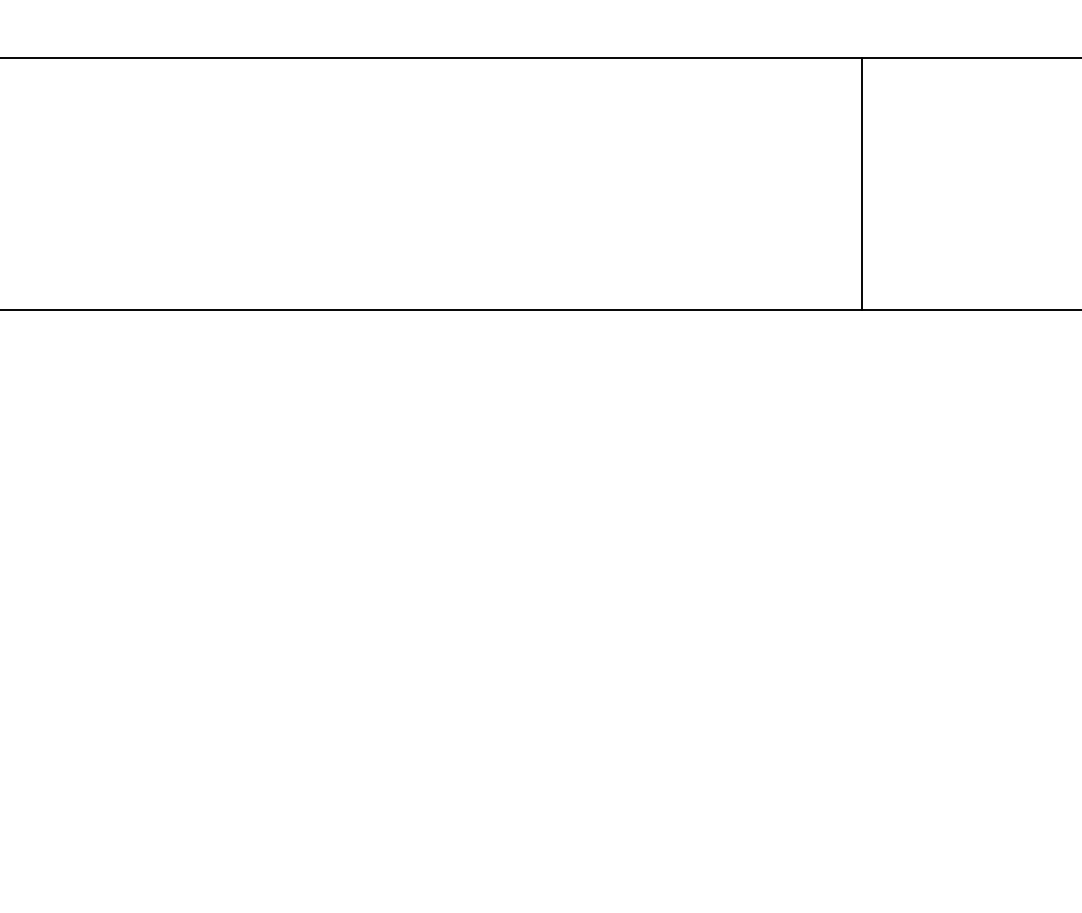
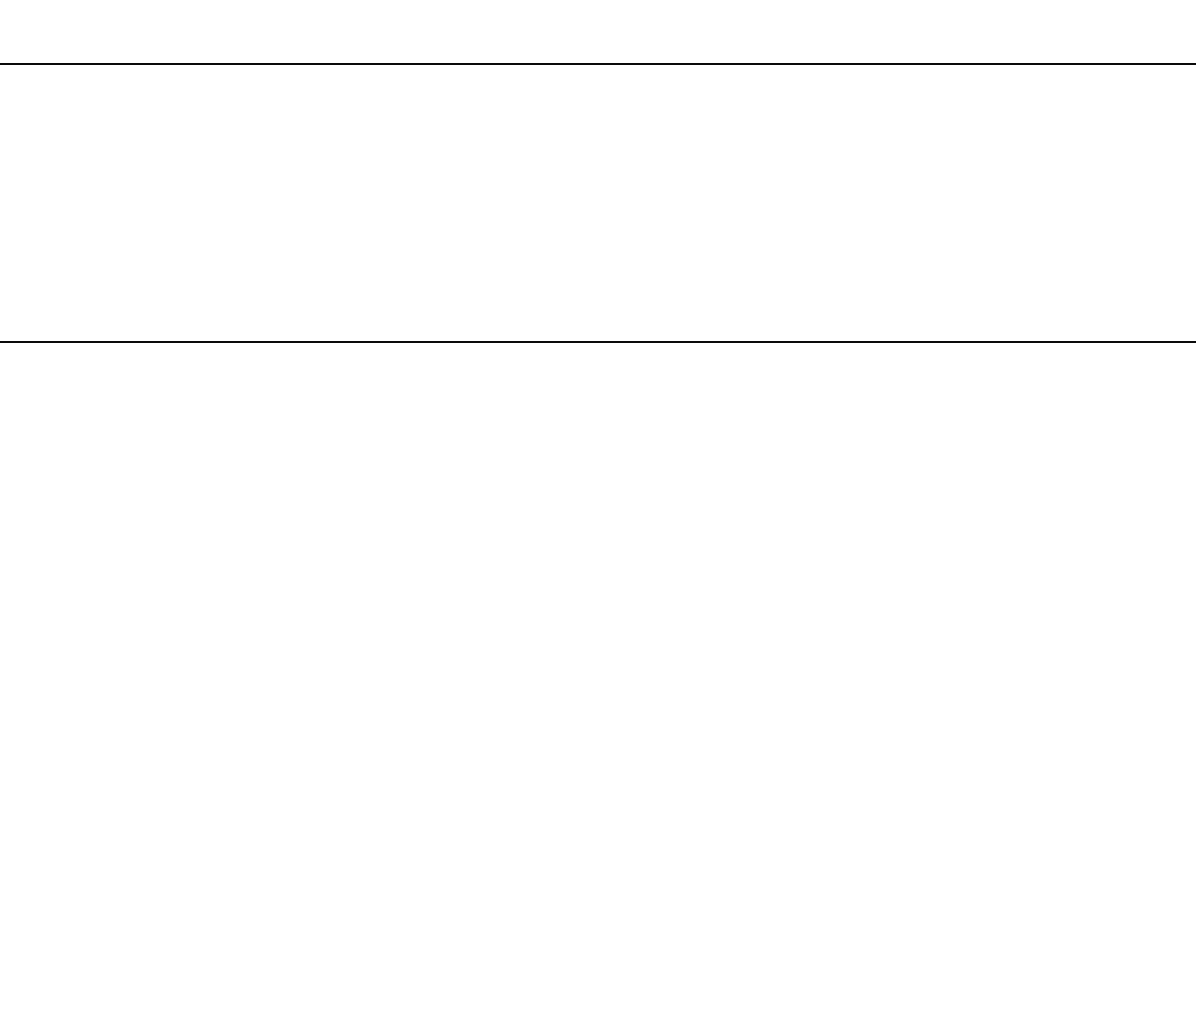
line: (861, 183) -> (952, 202), removed

